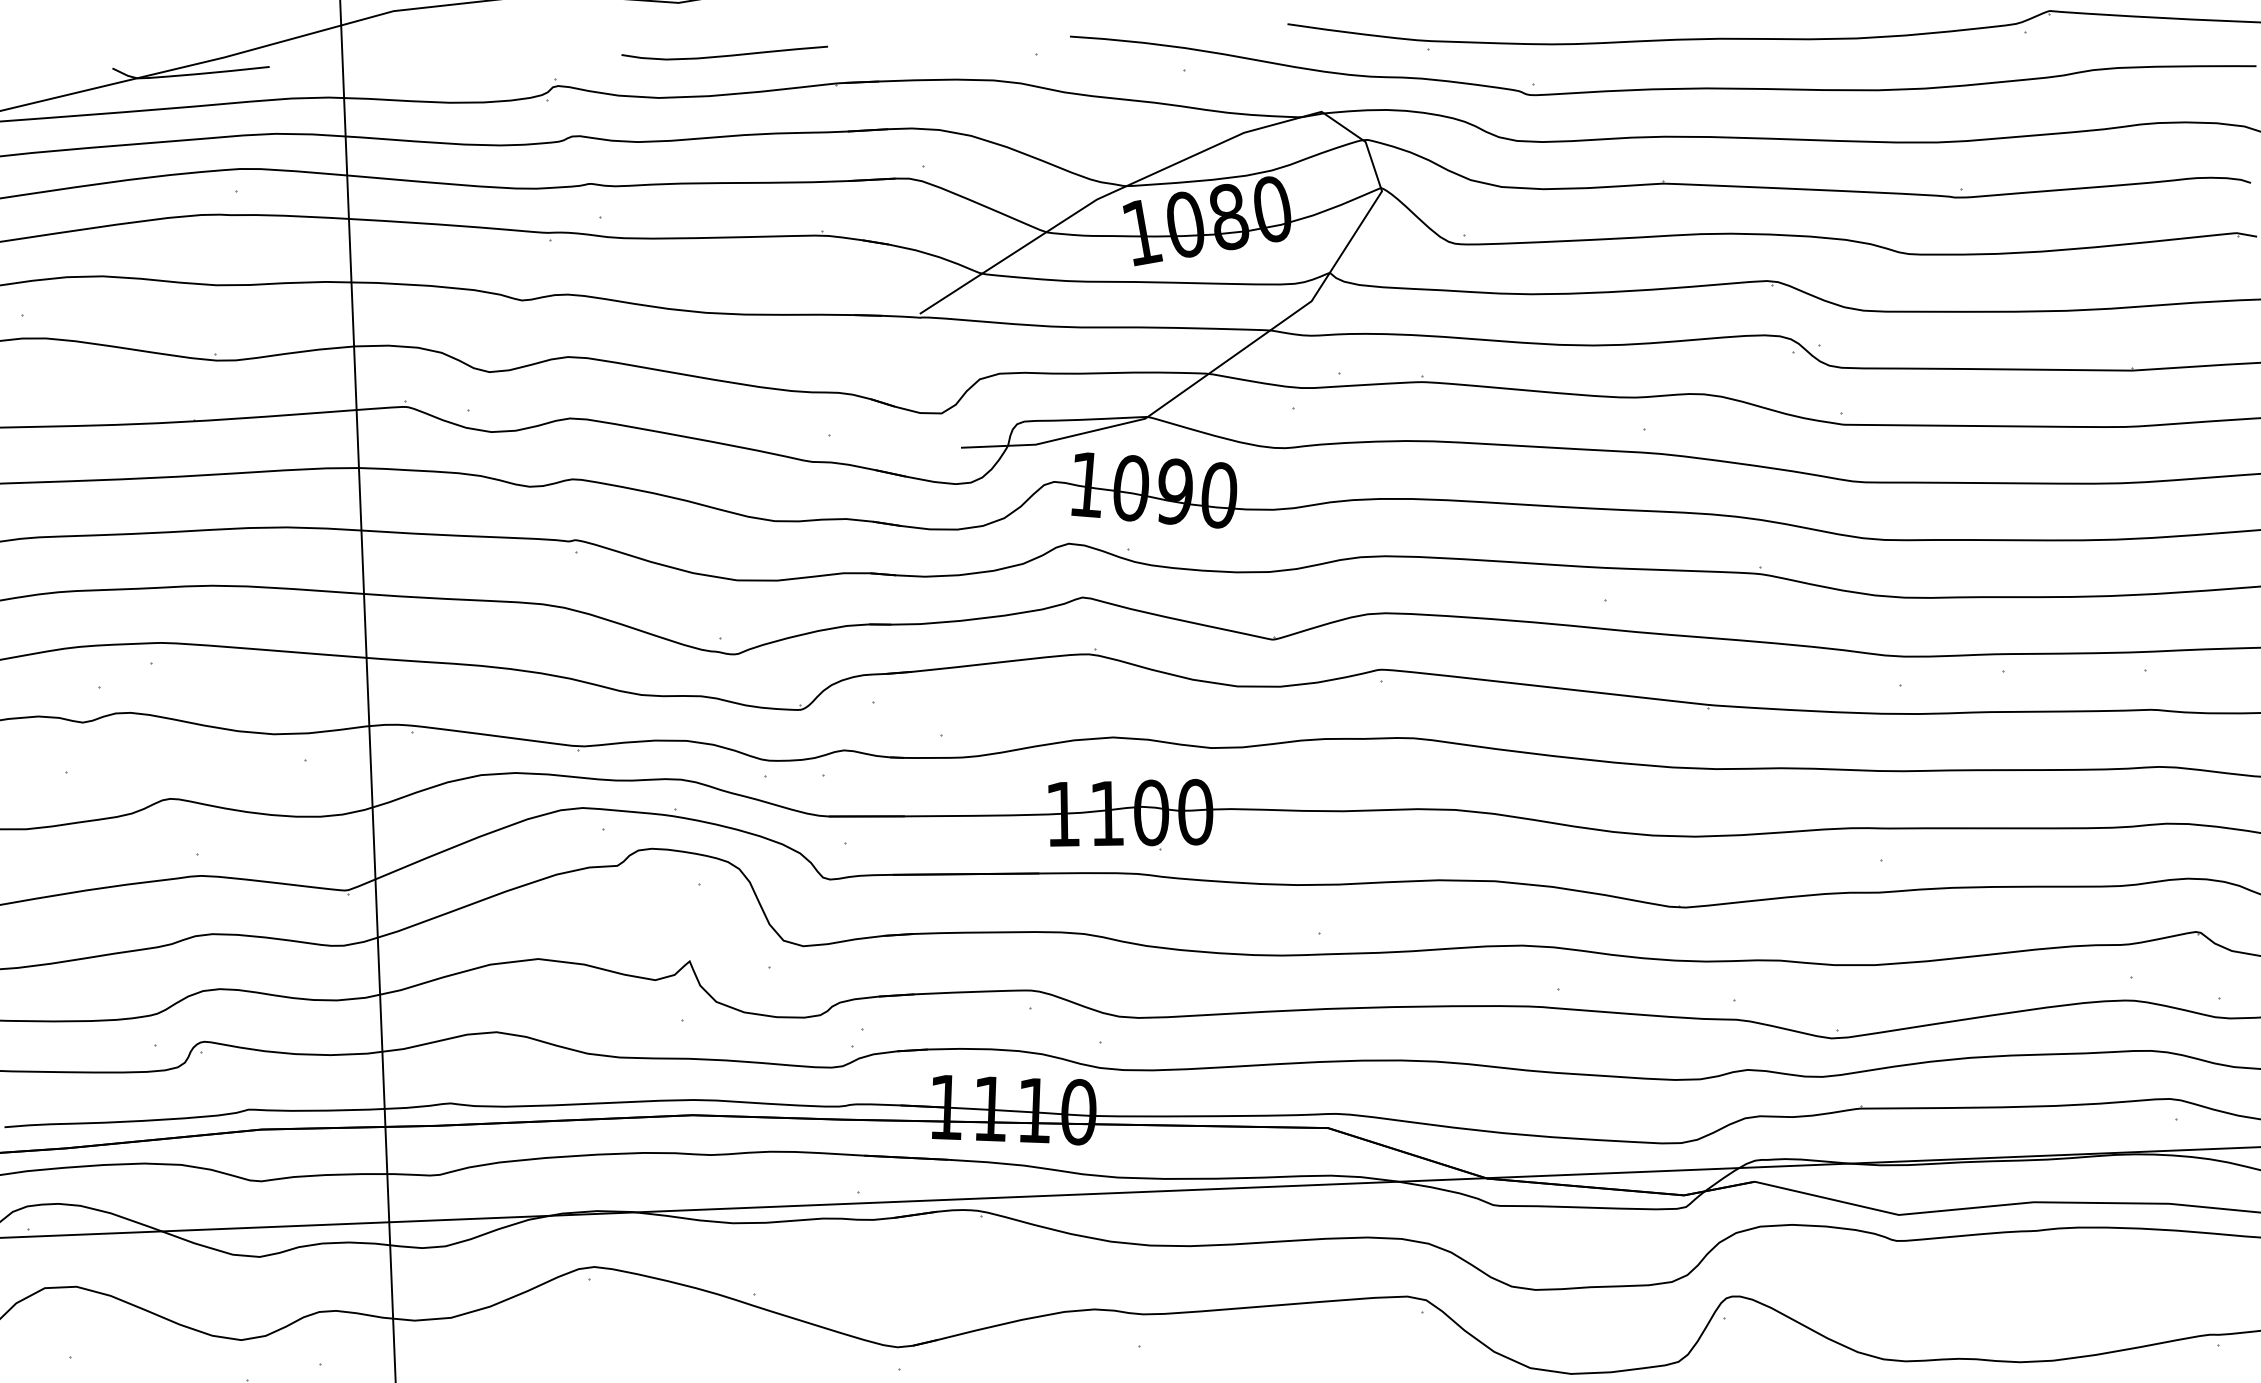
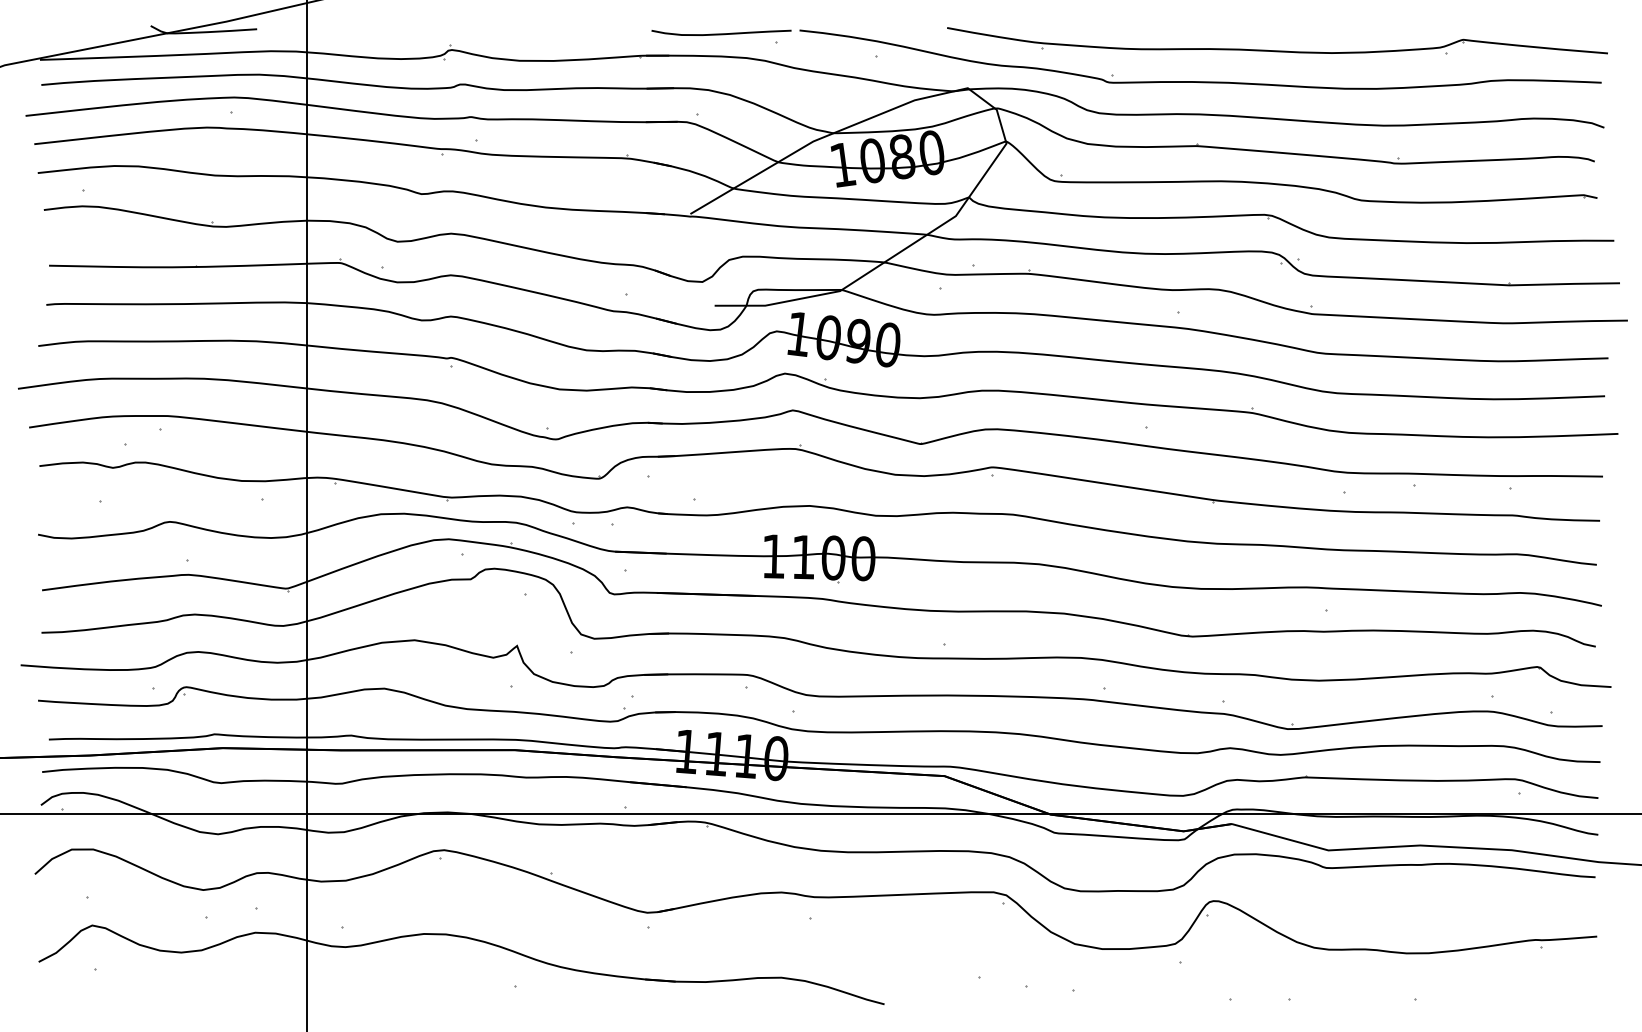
curve: (724, 54) -> (721, 33), moved

